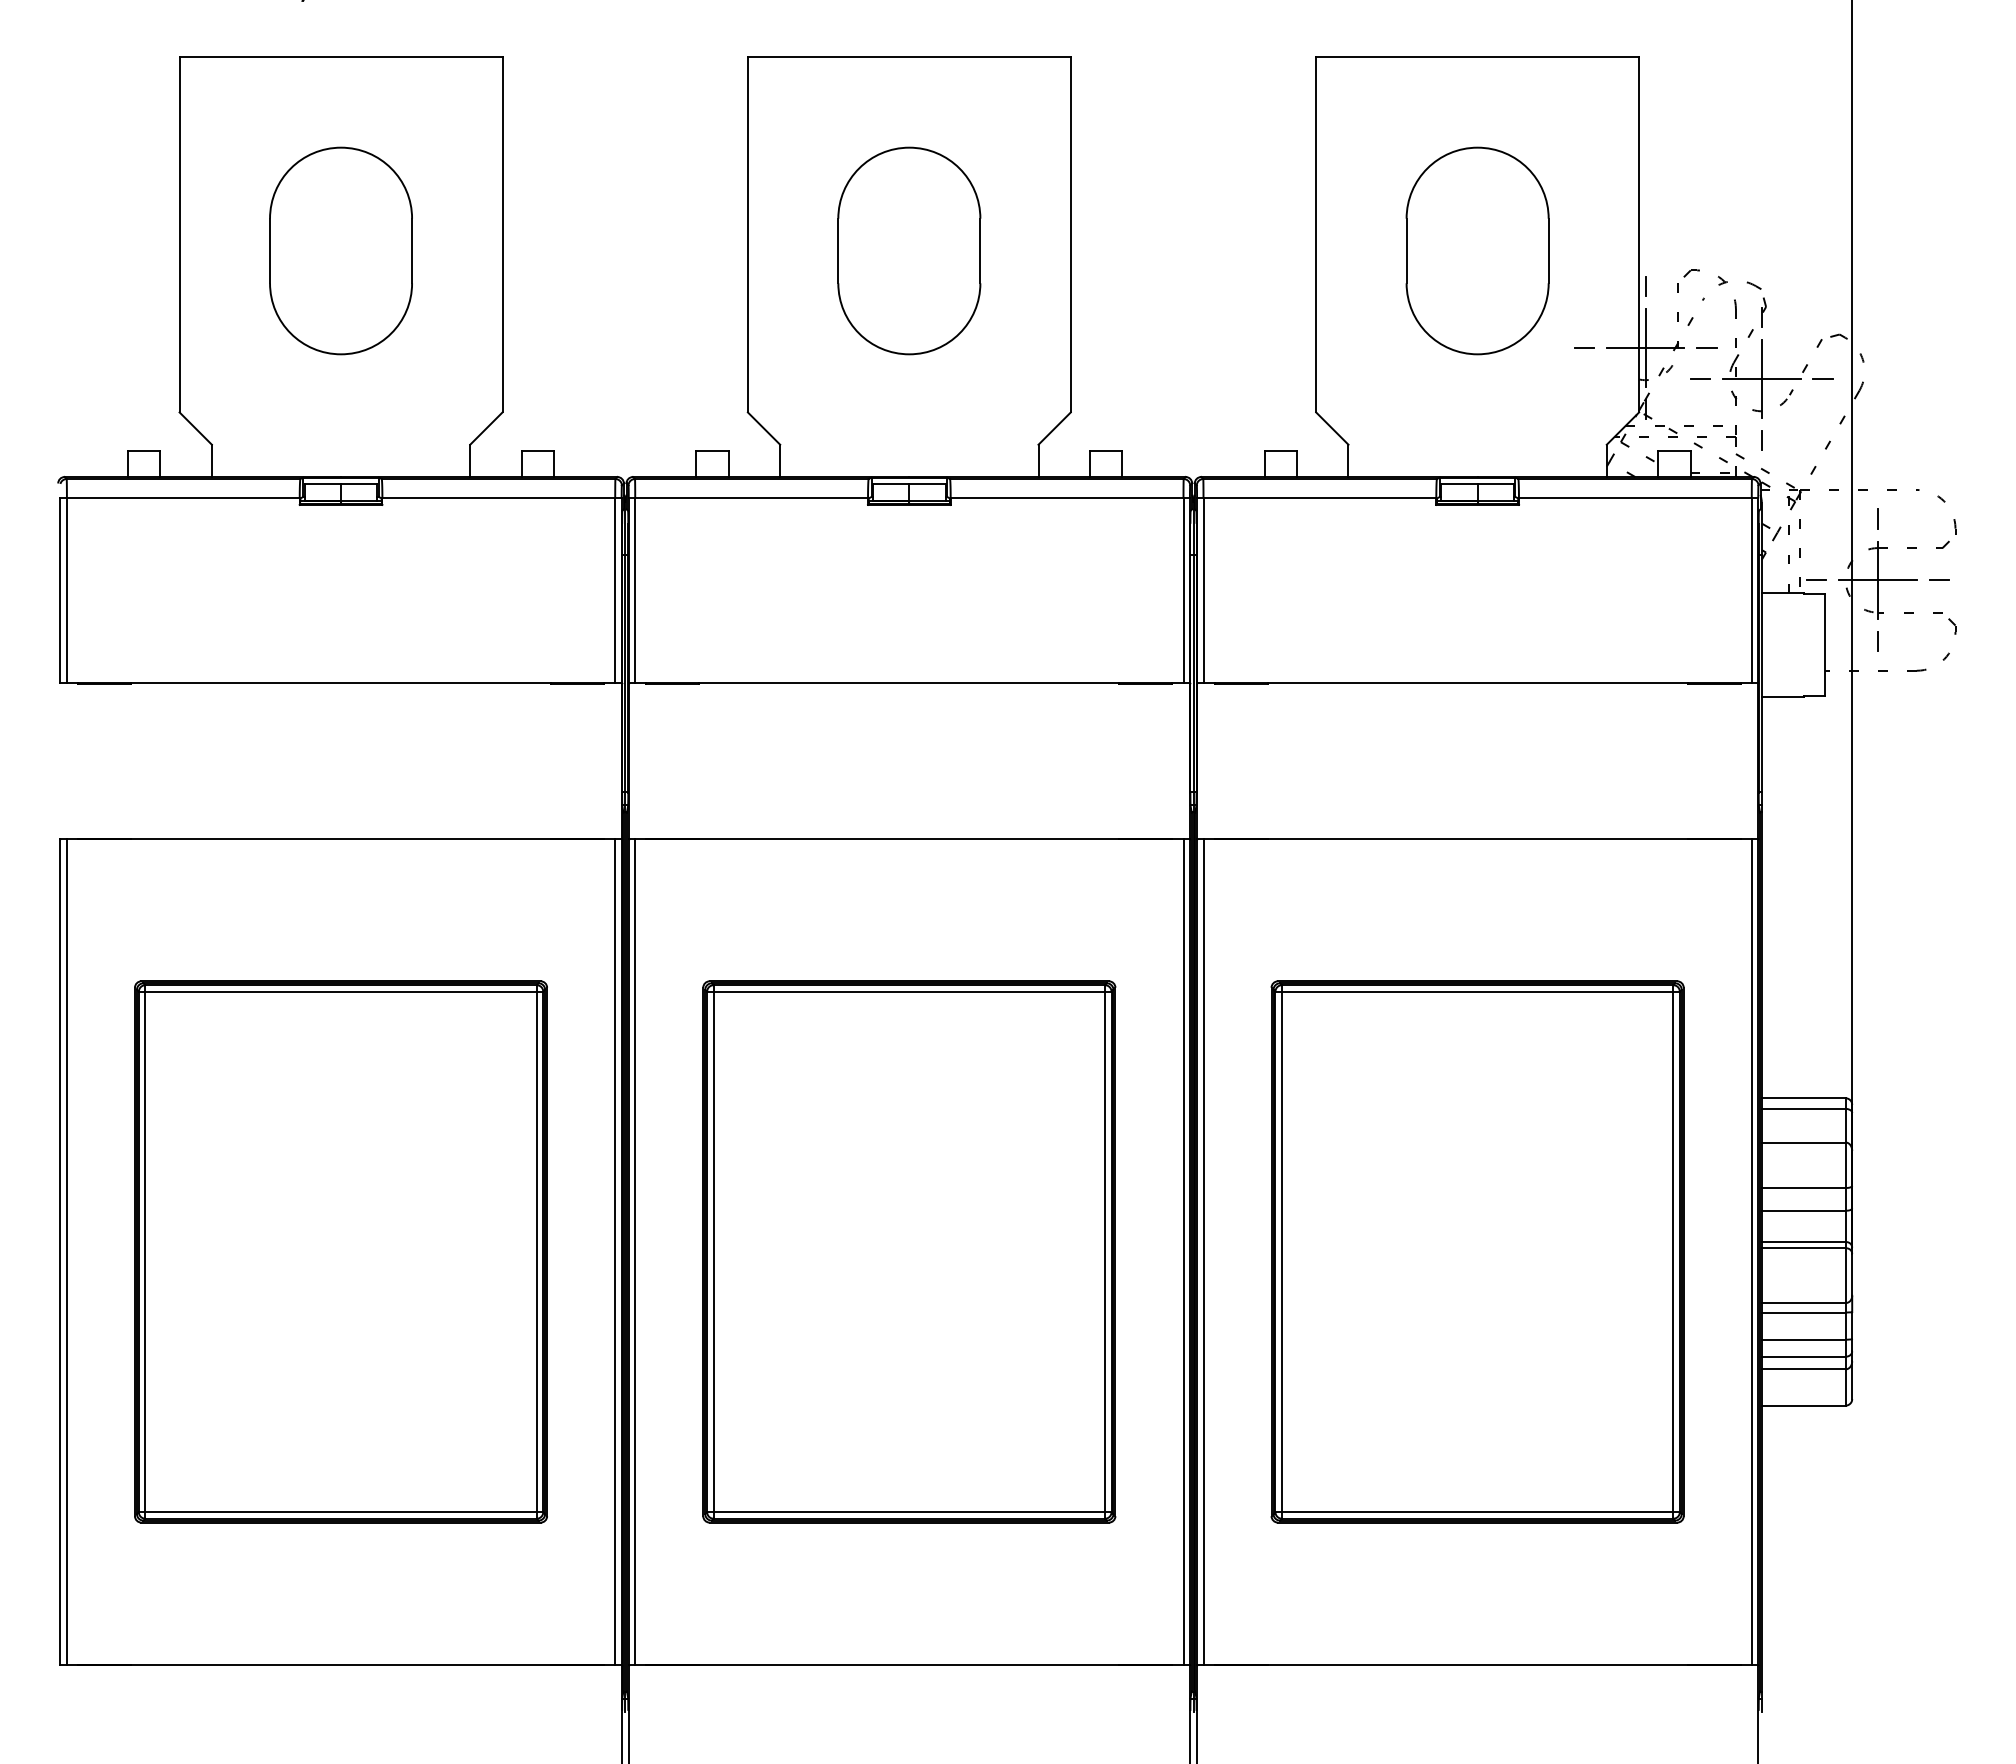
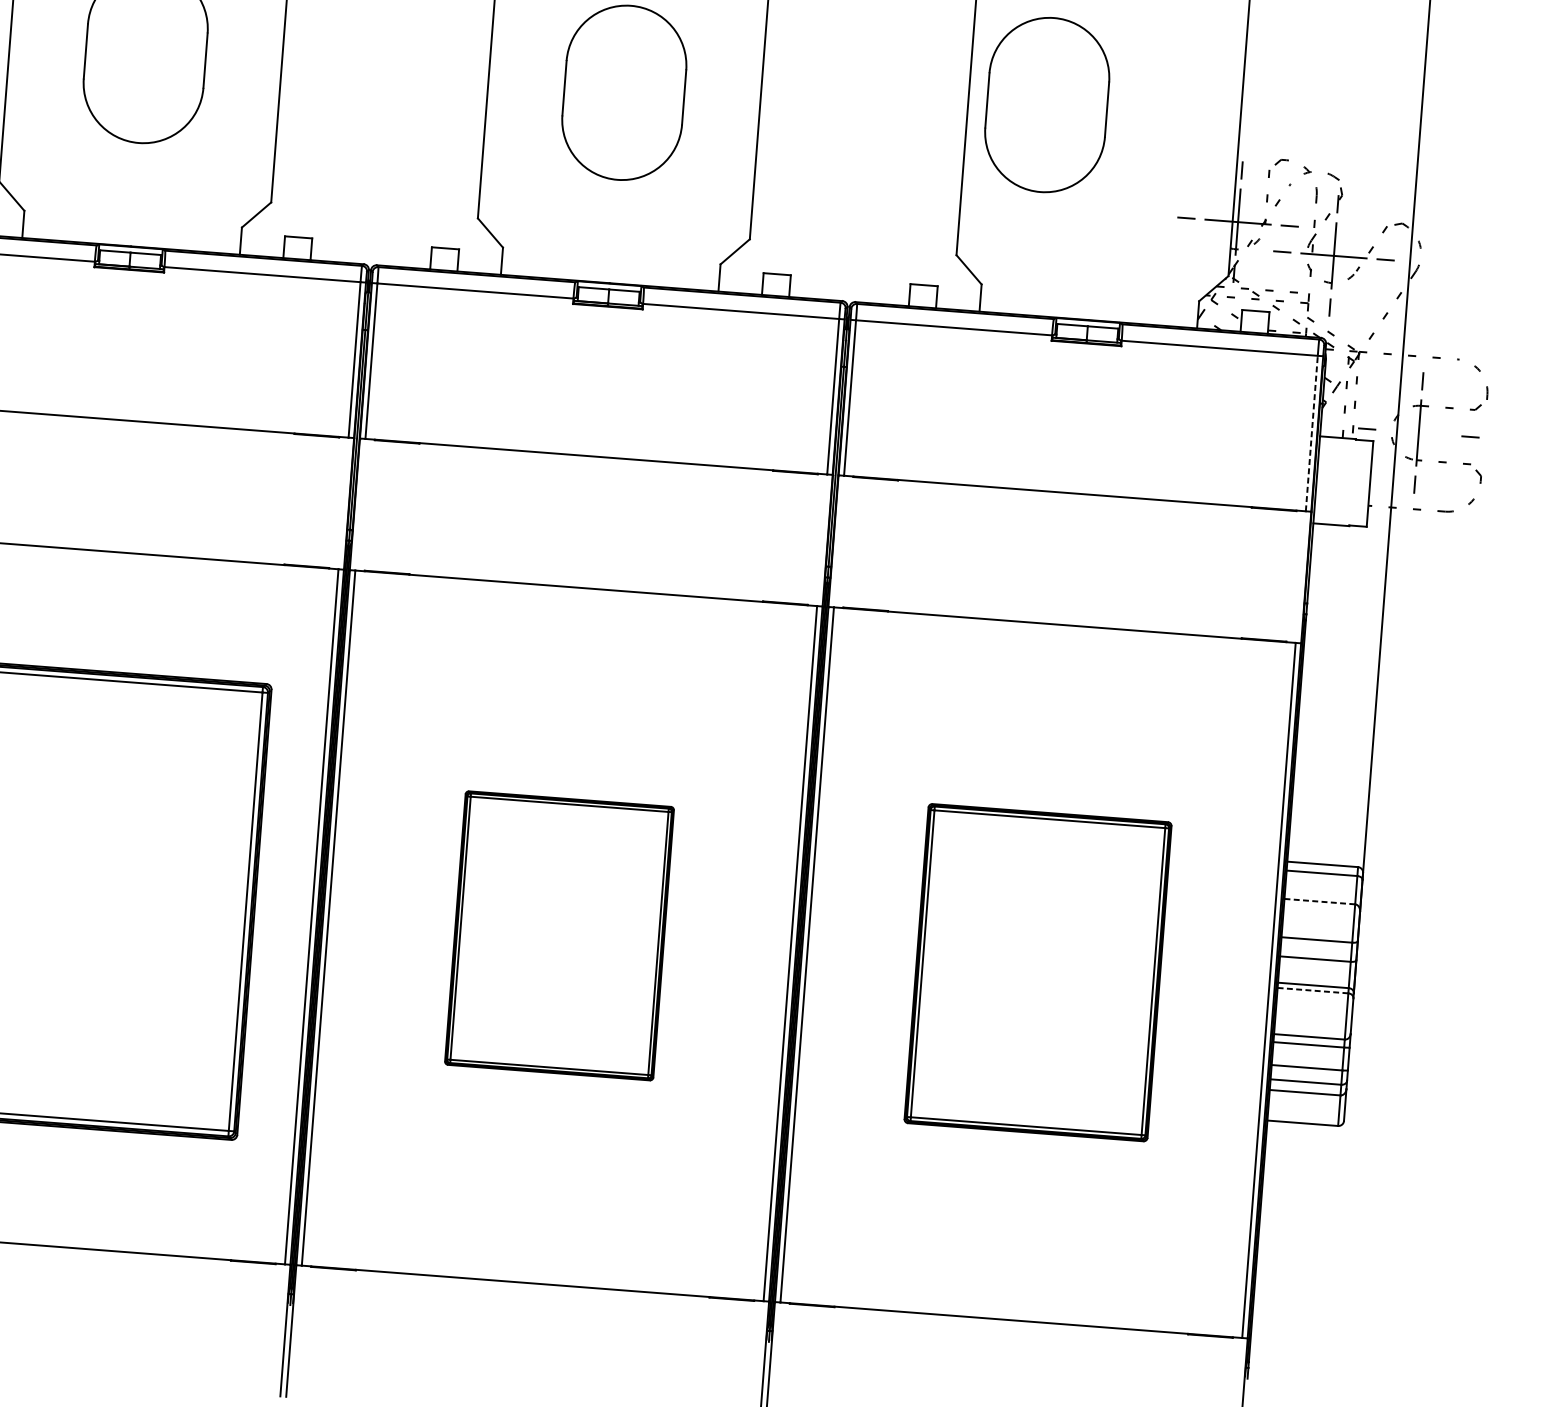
part: (1477, 250) -> (1047, 104), moved
line: (1877, 580) -> (1418, 433), removed
line: (1751, 590) -> (1311, 433), solid -> dashed
line: (1803, 1142) -> (1319, 901), solid -> dashed
line: (1803, 1248) -> (1312, 990), solid -> dashed
part: (909, 1251) -> (559, 935), size x0.6
part: (1477, 1251) -> (1038, 972), size x0.7

